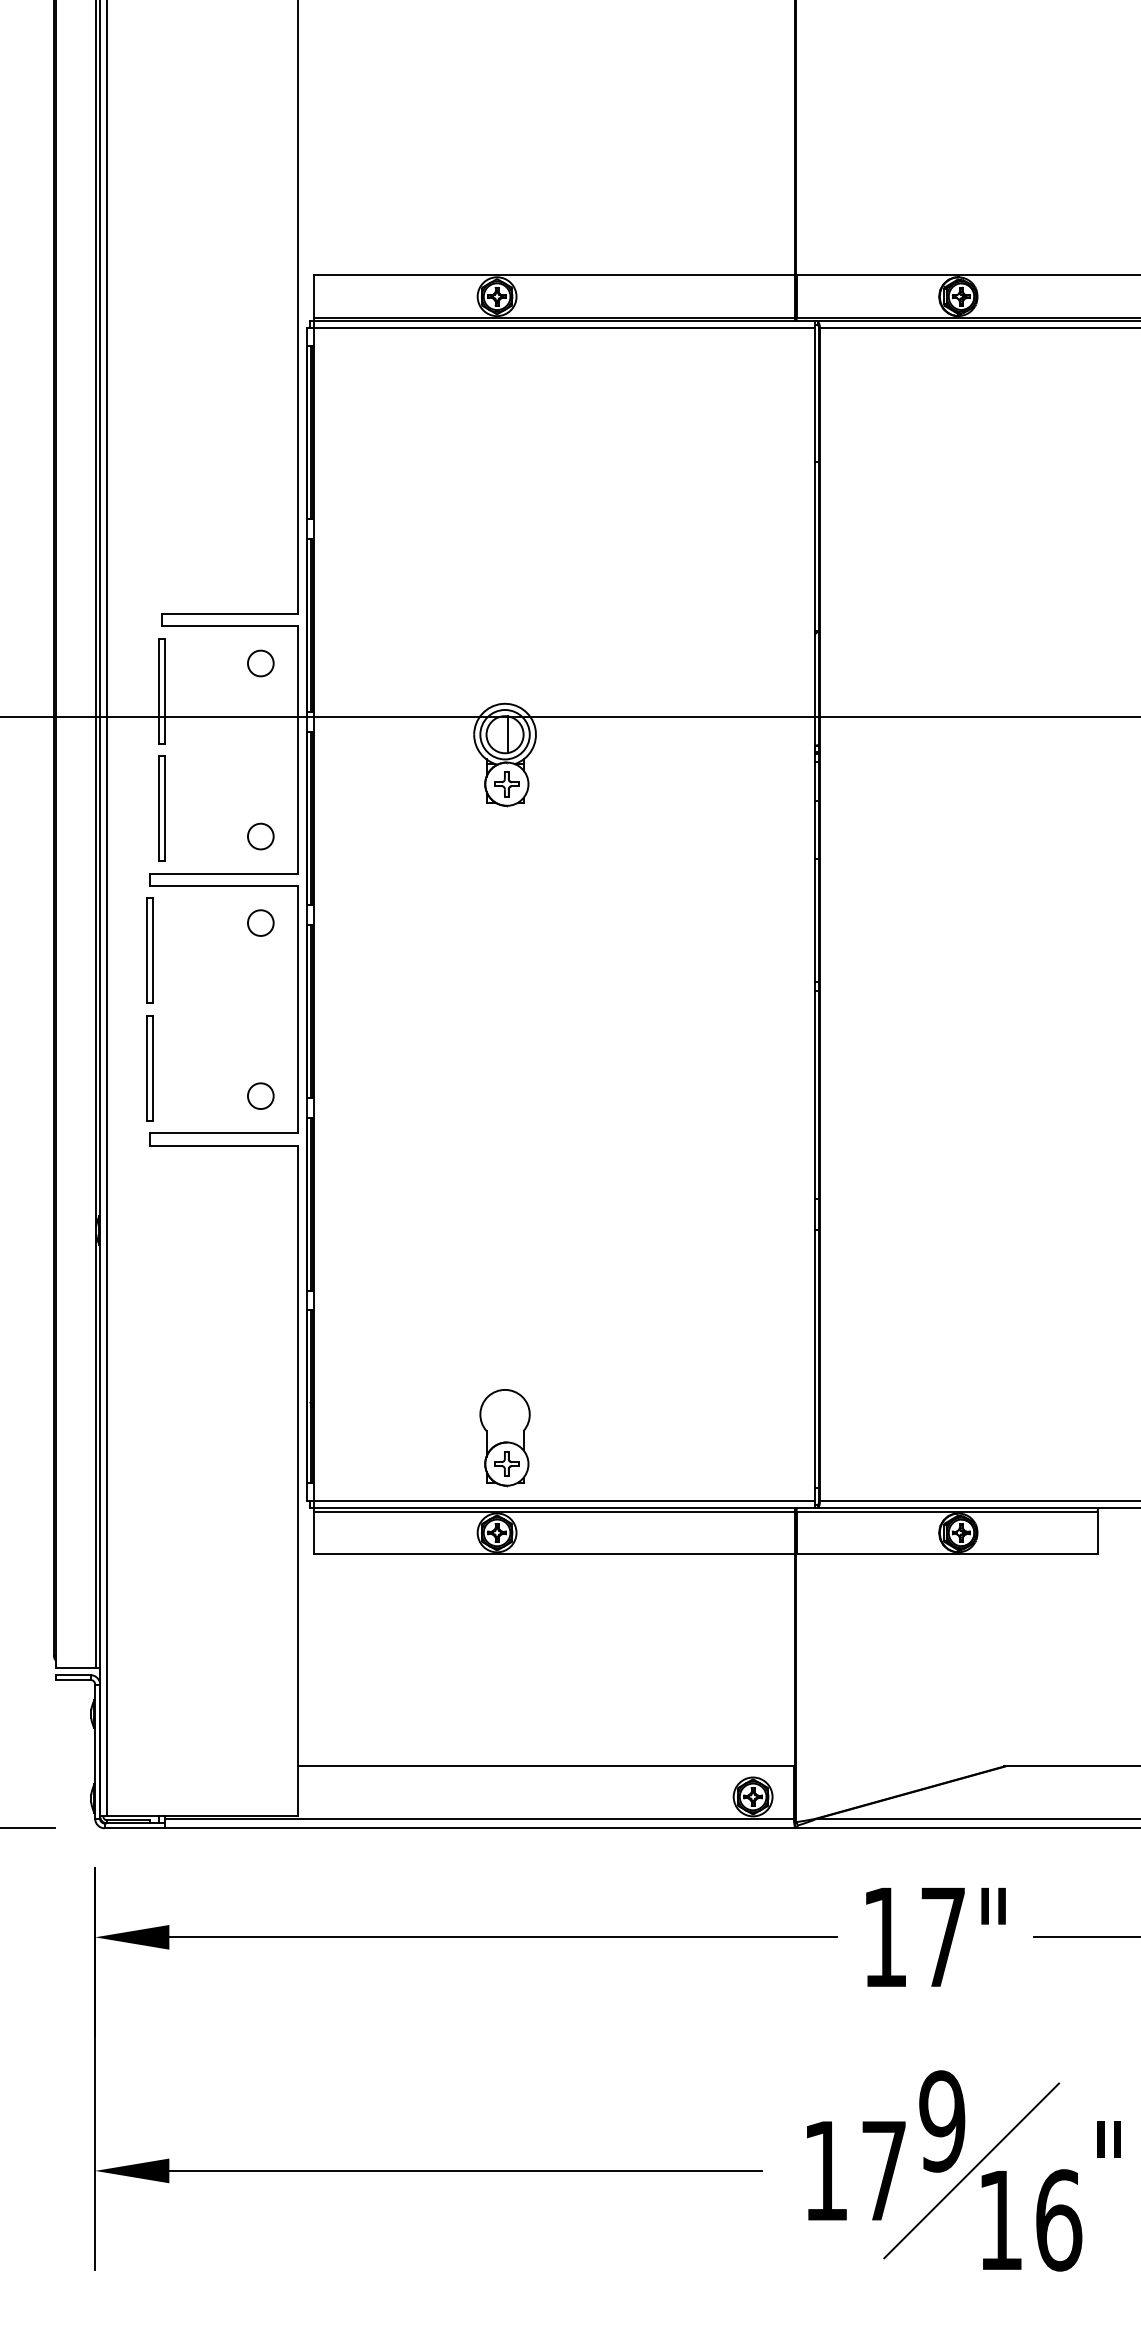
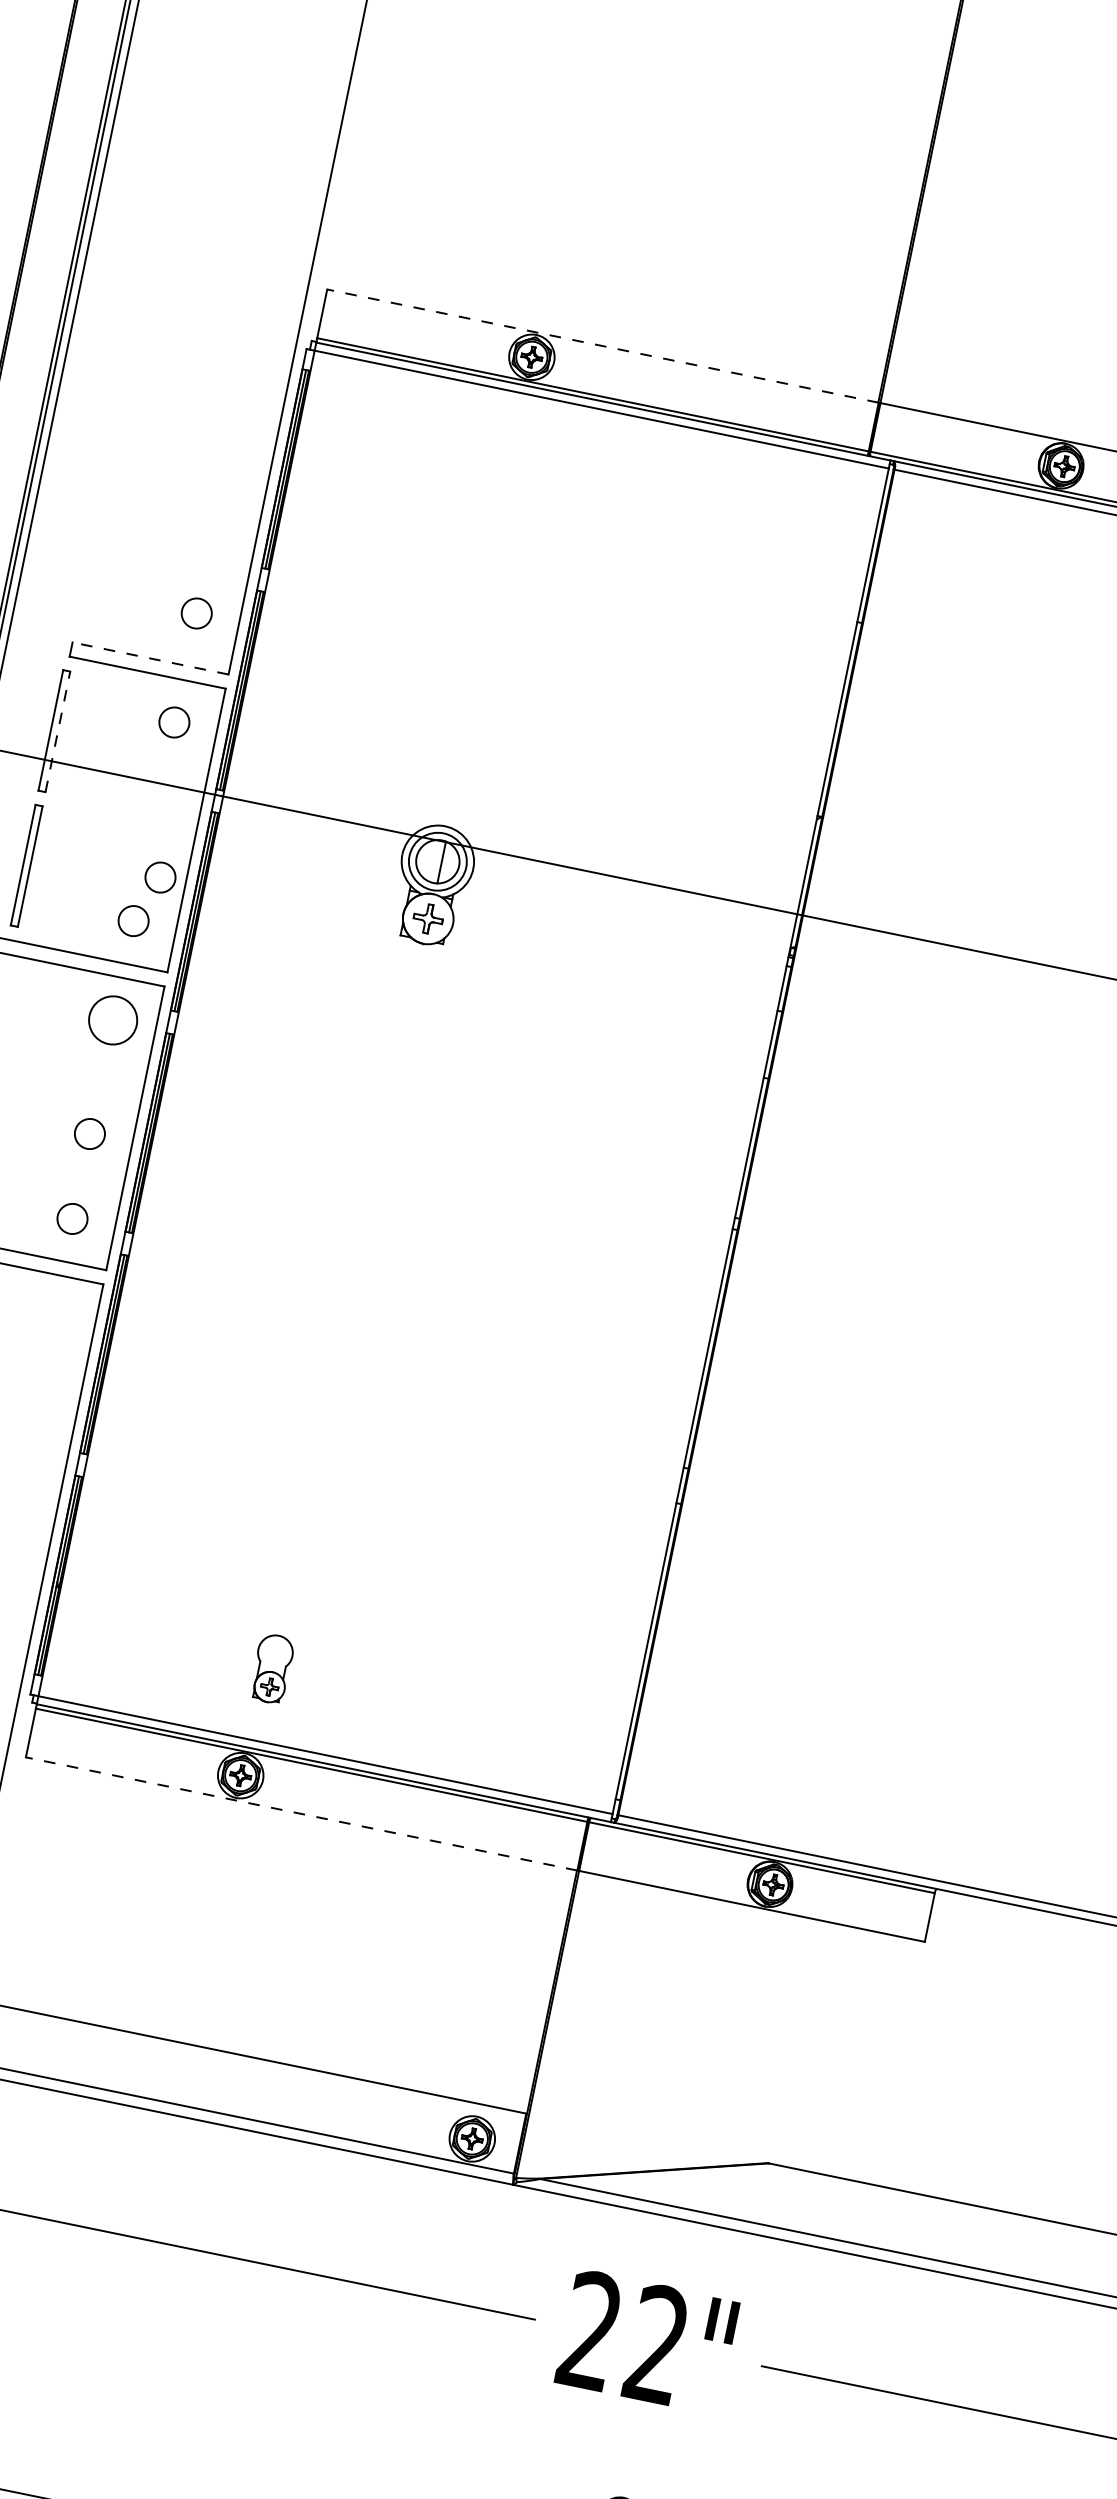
line: (554, 275) -> (602, 346), solid -> dashed
circle: (260, 568) -> (196, 613), added
line: (229, 614) -> (149, 658), solid -> dashed
line: (165, 691) -> (58, 732), solid -> dashed
circle: (275, 795) -> (160, 877), added
circle: (260, 922) -> (113, 1019), size x1.6
circle: (260, 1021) -> (89, 1133), added
part: (504, 1438) -> (271, 1669), size x0.6
line: (554, 1554) -> (301, 1813), solid -> dashed
text: (913, 1936) -> (623, 2336), 17" -> 22"

